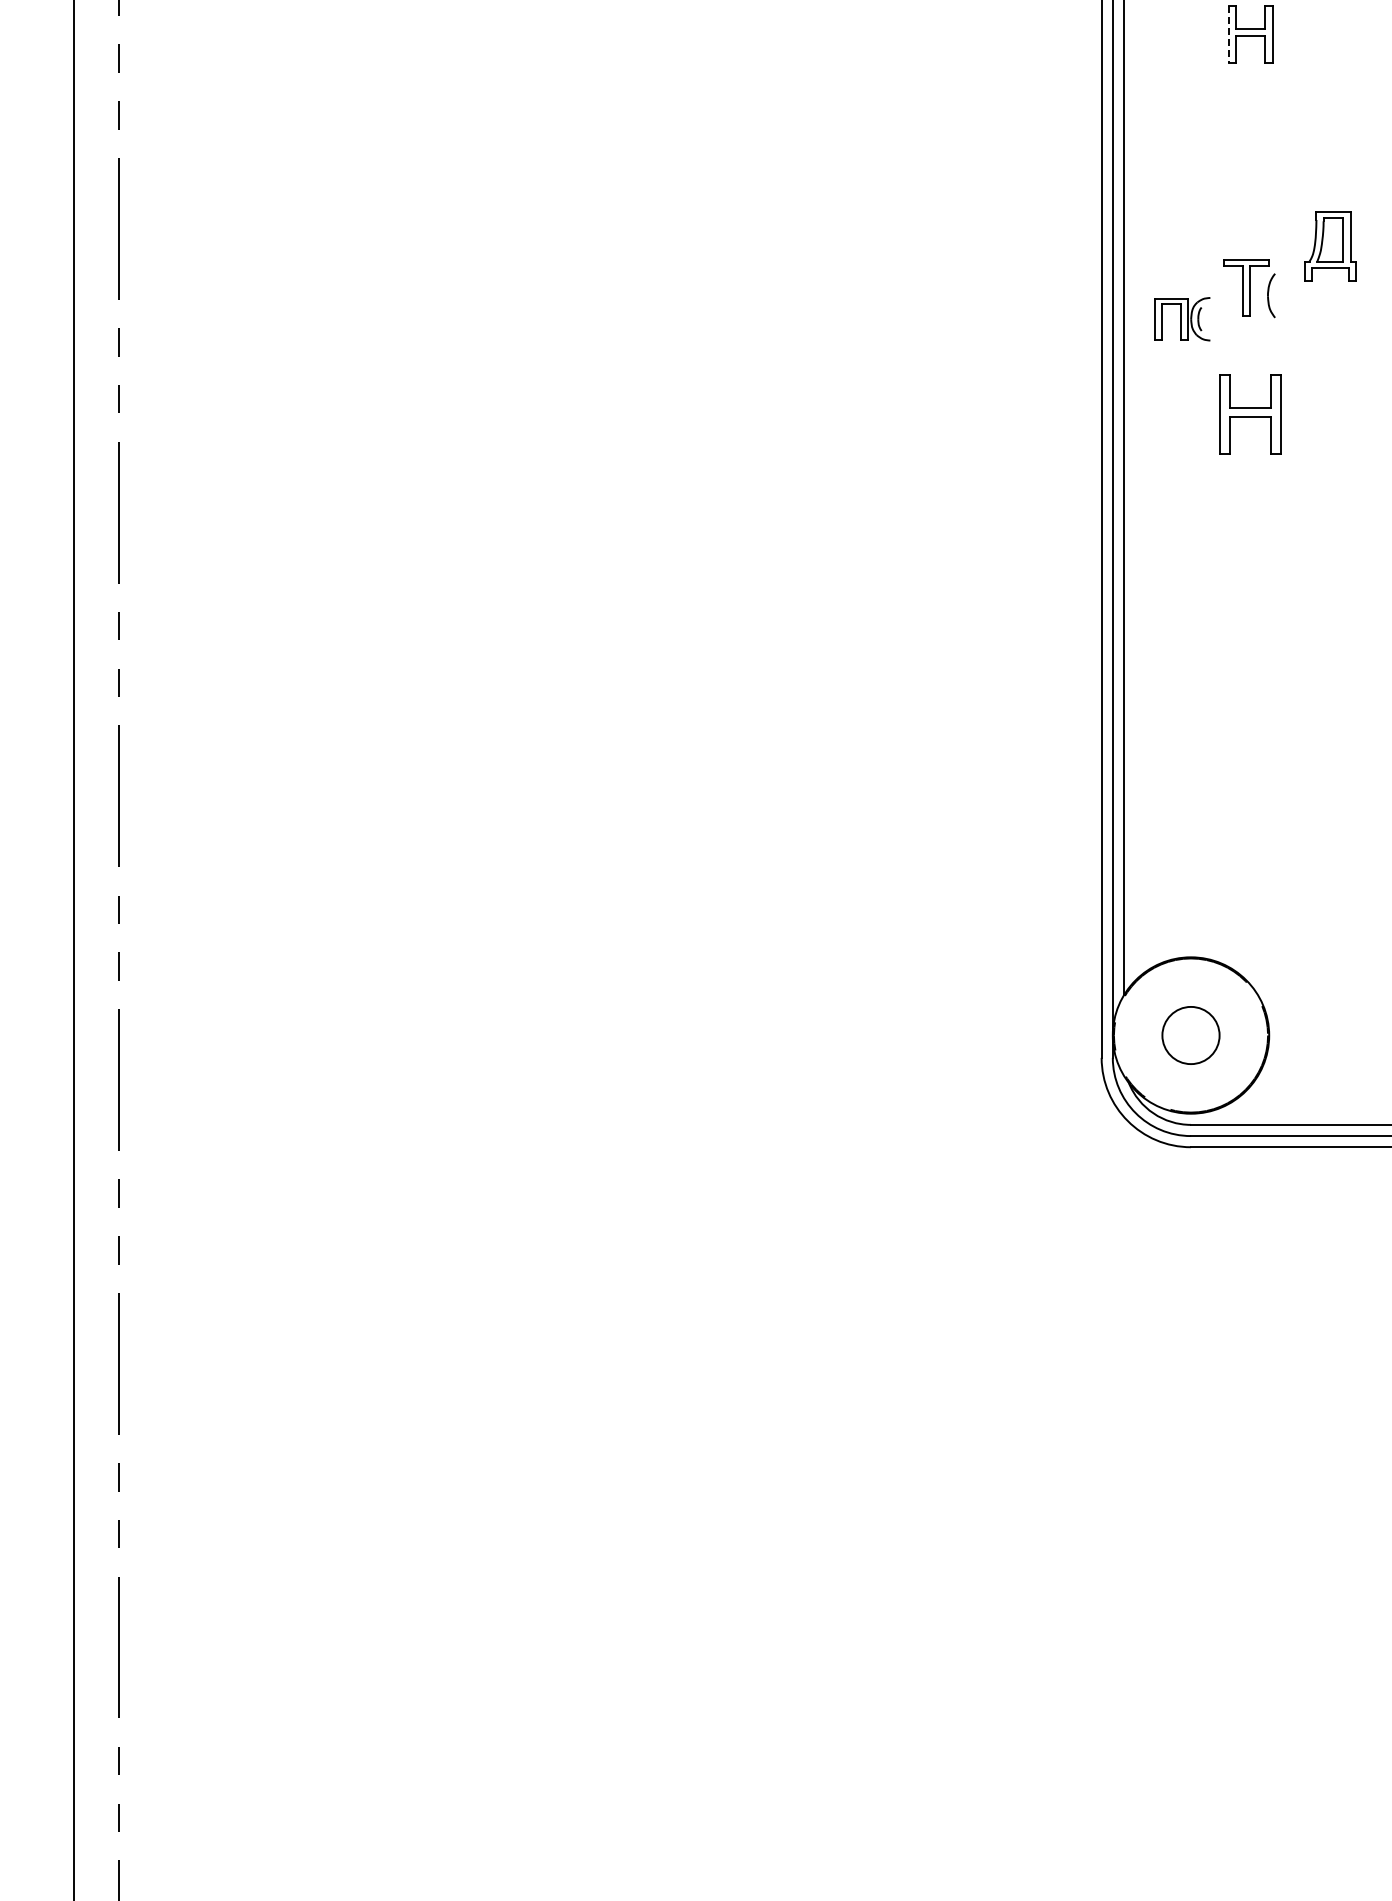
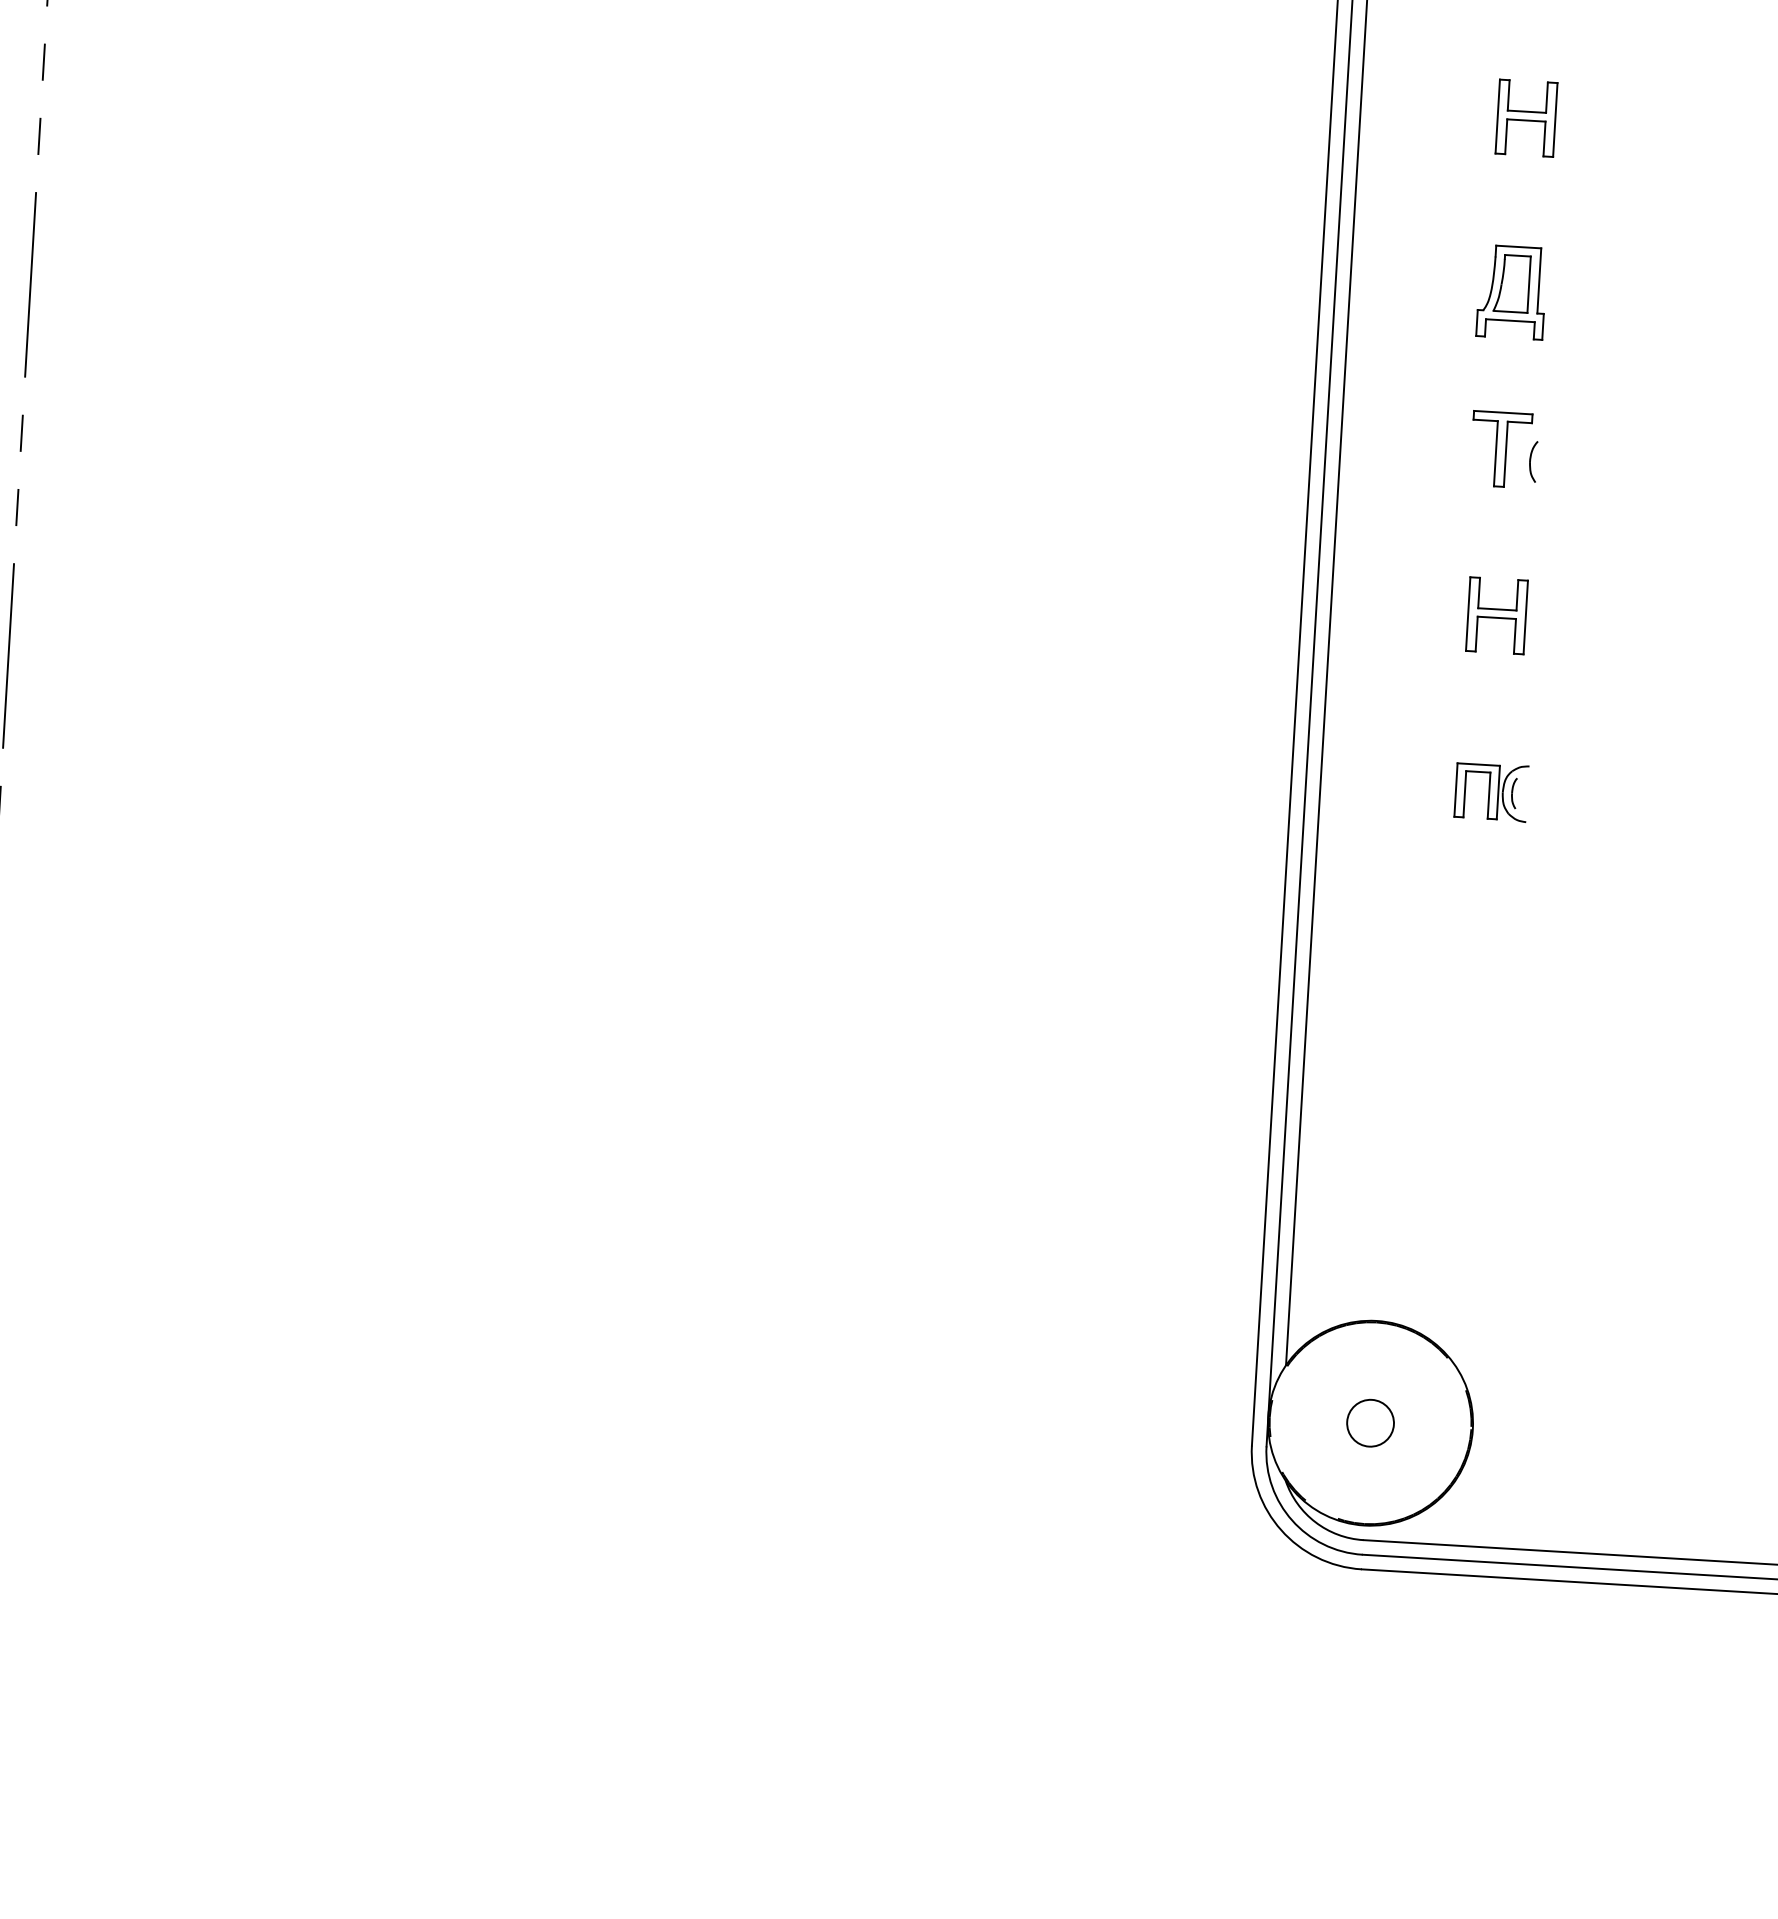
line: (1228, 34) -> (1497, 116), dashed -> solid
part: (1330, 246) -> (1511, 292), moved
part: (1271, 295) -> (1533, 461), size x0.71
part: (1182, 319) -> (1491, 792), moved
part: (1250, 414) -> (1496, 615), size x0.71
circle: (1190, 1035) -> (1369, 1423), size x0.62

